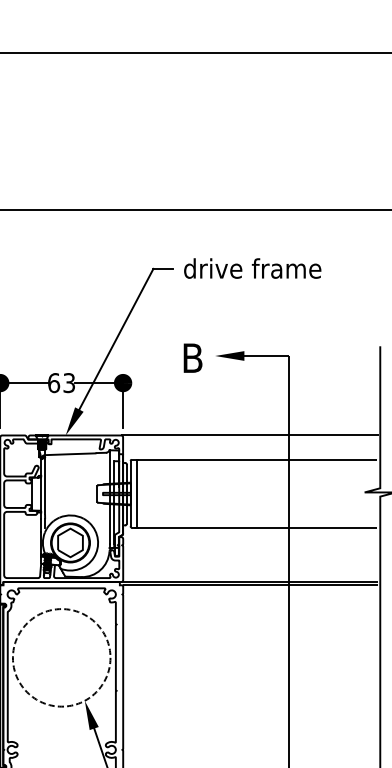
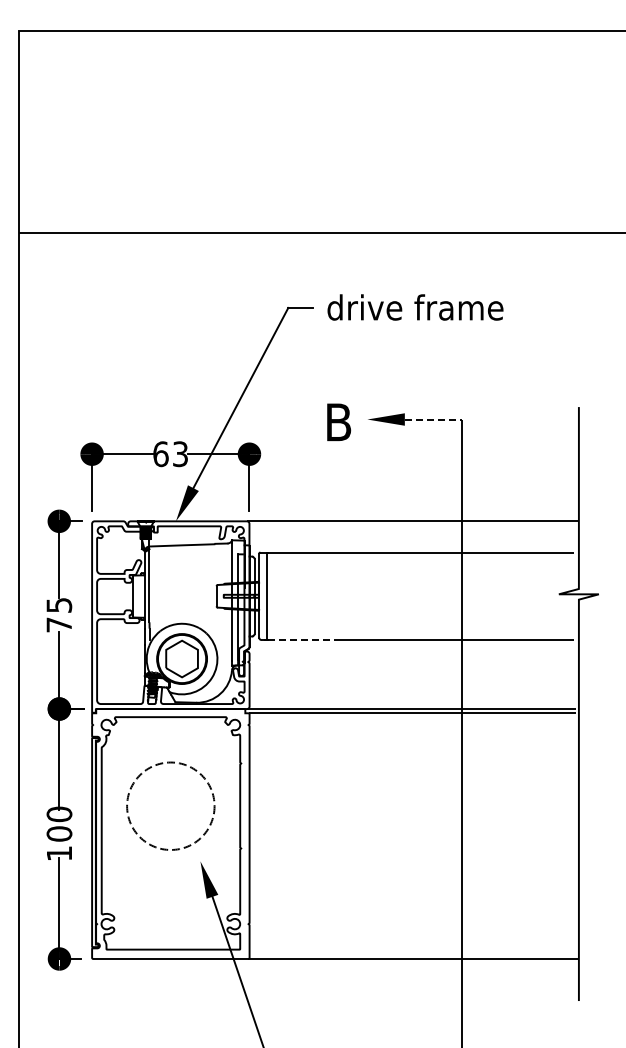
line: (266, 355) -> (433, 419), solid -> dashed
line: (164, 528) -> (302, 640), solid -> dashed
circle: (61, 657) -> (170, 805), size x0.7

